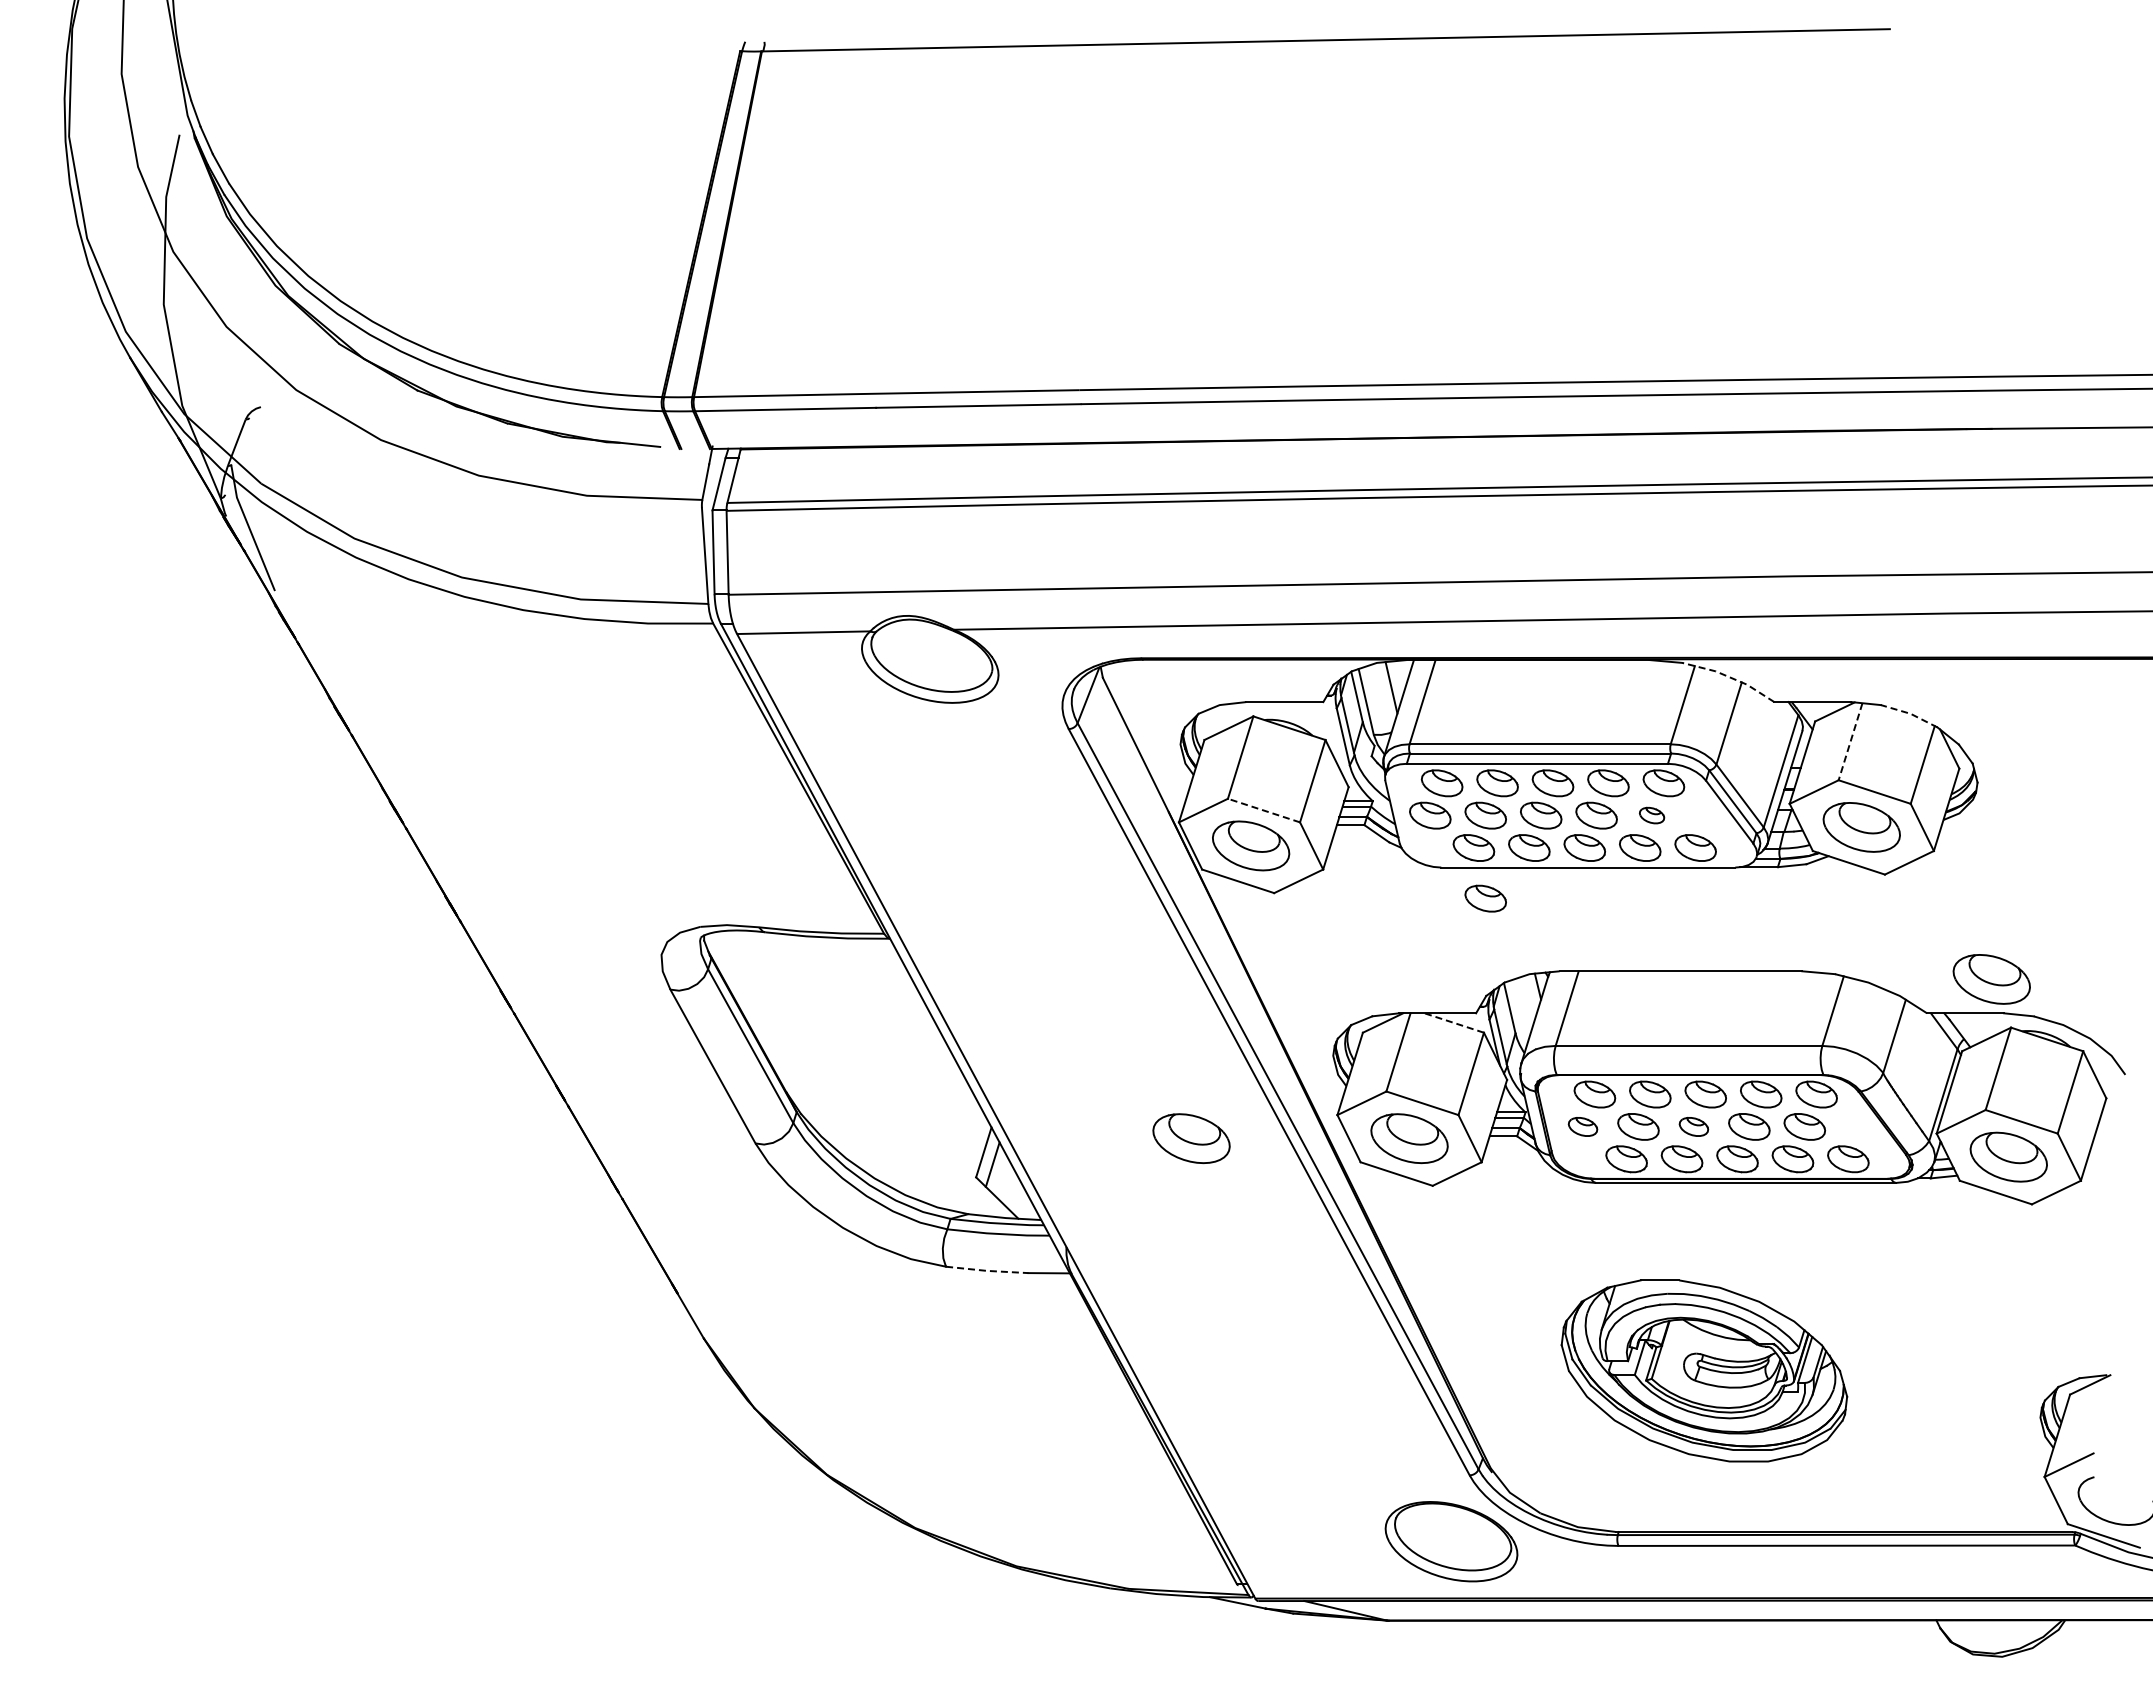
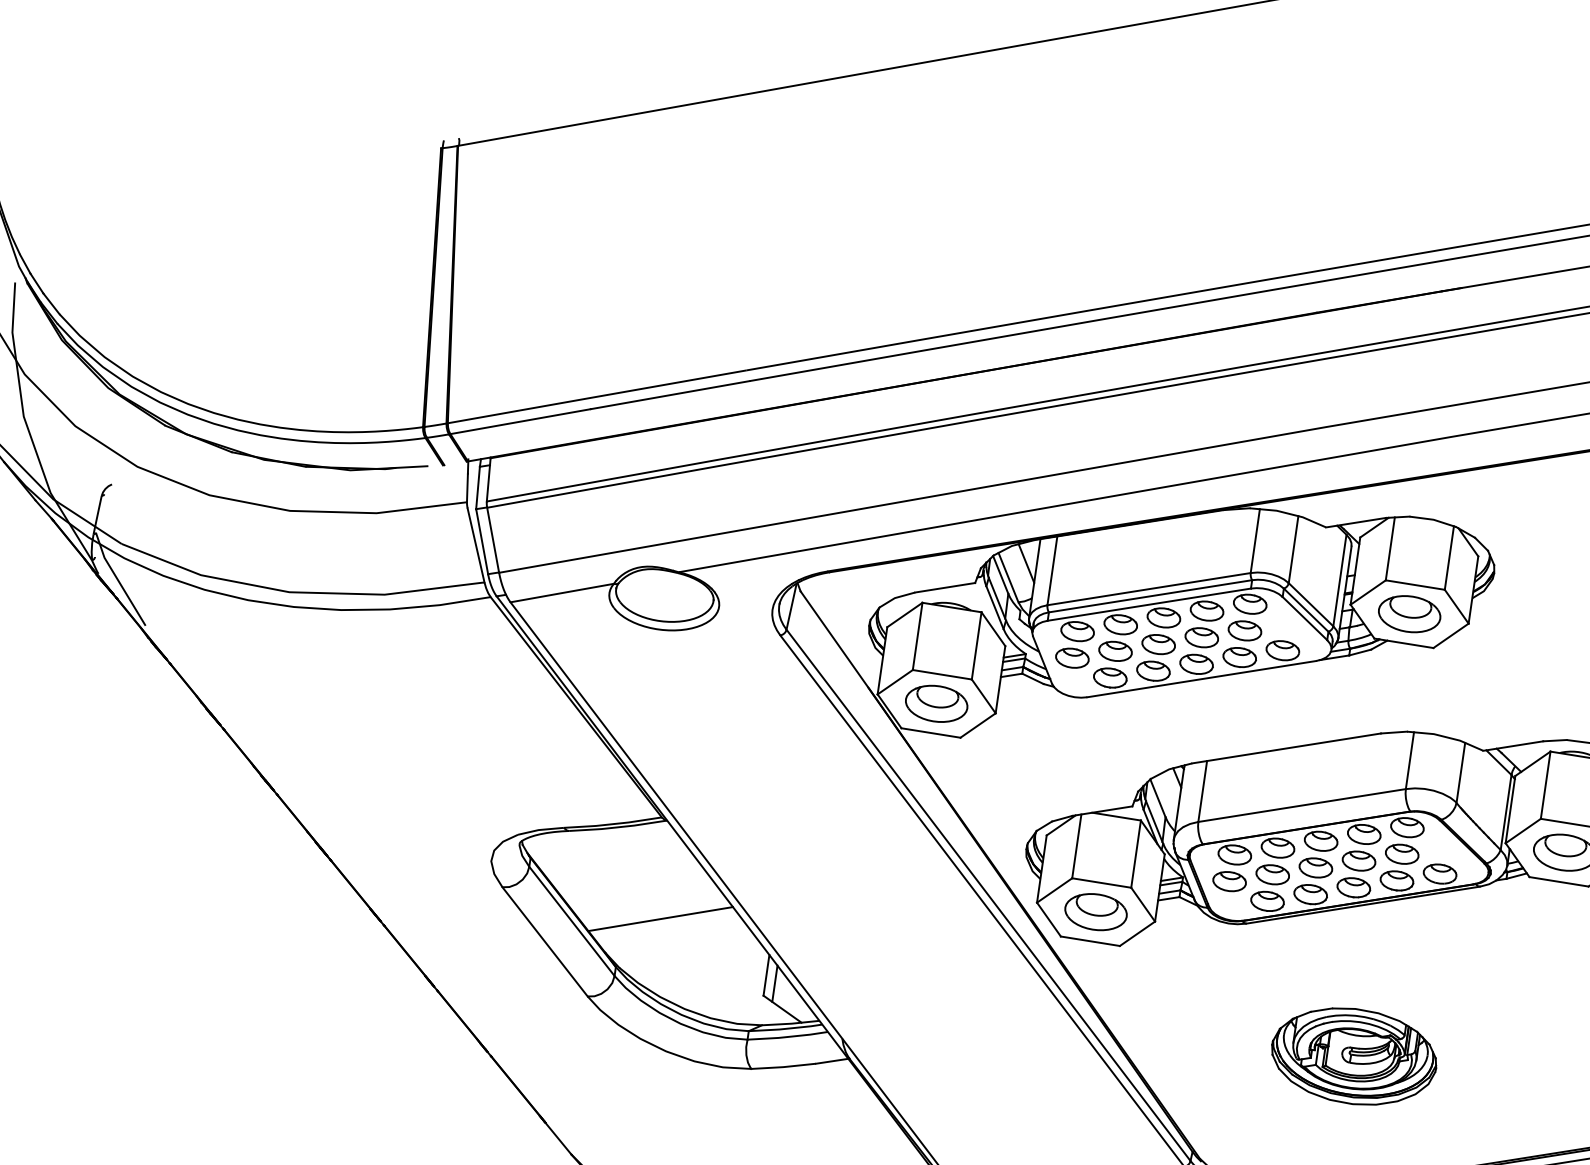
line: (1730, 677) -> (1288, 513), dashed -> solid
line: (1910, 713) -> (1433, 519), dashed -> solid
line: (1850, 742) -> (1390, 549), dashed -> solid
line: (1264, 810) -> (942, 674), dashed -> solid
part: (1651, 815) -> (1244, 630), size x1.67
part: (1485, 898) -> (1125, 715), removed
part: (1991, 979) -> (1529, 716), removed
line: (1453, 1022) -> (1115, 816), dashed -> solid
line: (862, 1060) -> (660, 918), added
part: (1582, 1126) -> (1229, 881), size x1.43
part: (1693, 1126) -> (1315, 867), size x1.43
part: (1191, 1138) -> (926, 938), removed
line: (986, 1270) -> (783, 1066), dashed -> solid
part: (1704, 1370) -> (1354, 1056), size x0.71

